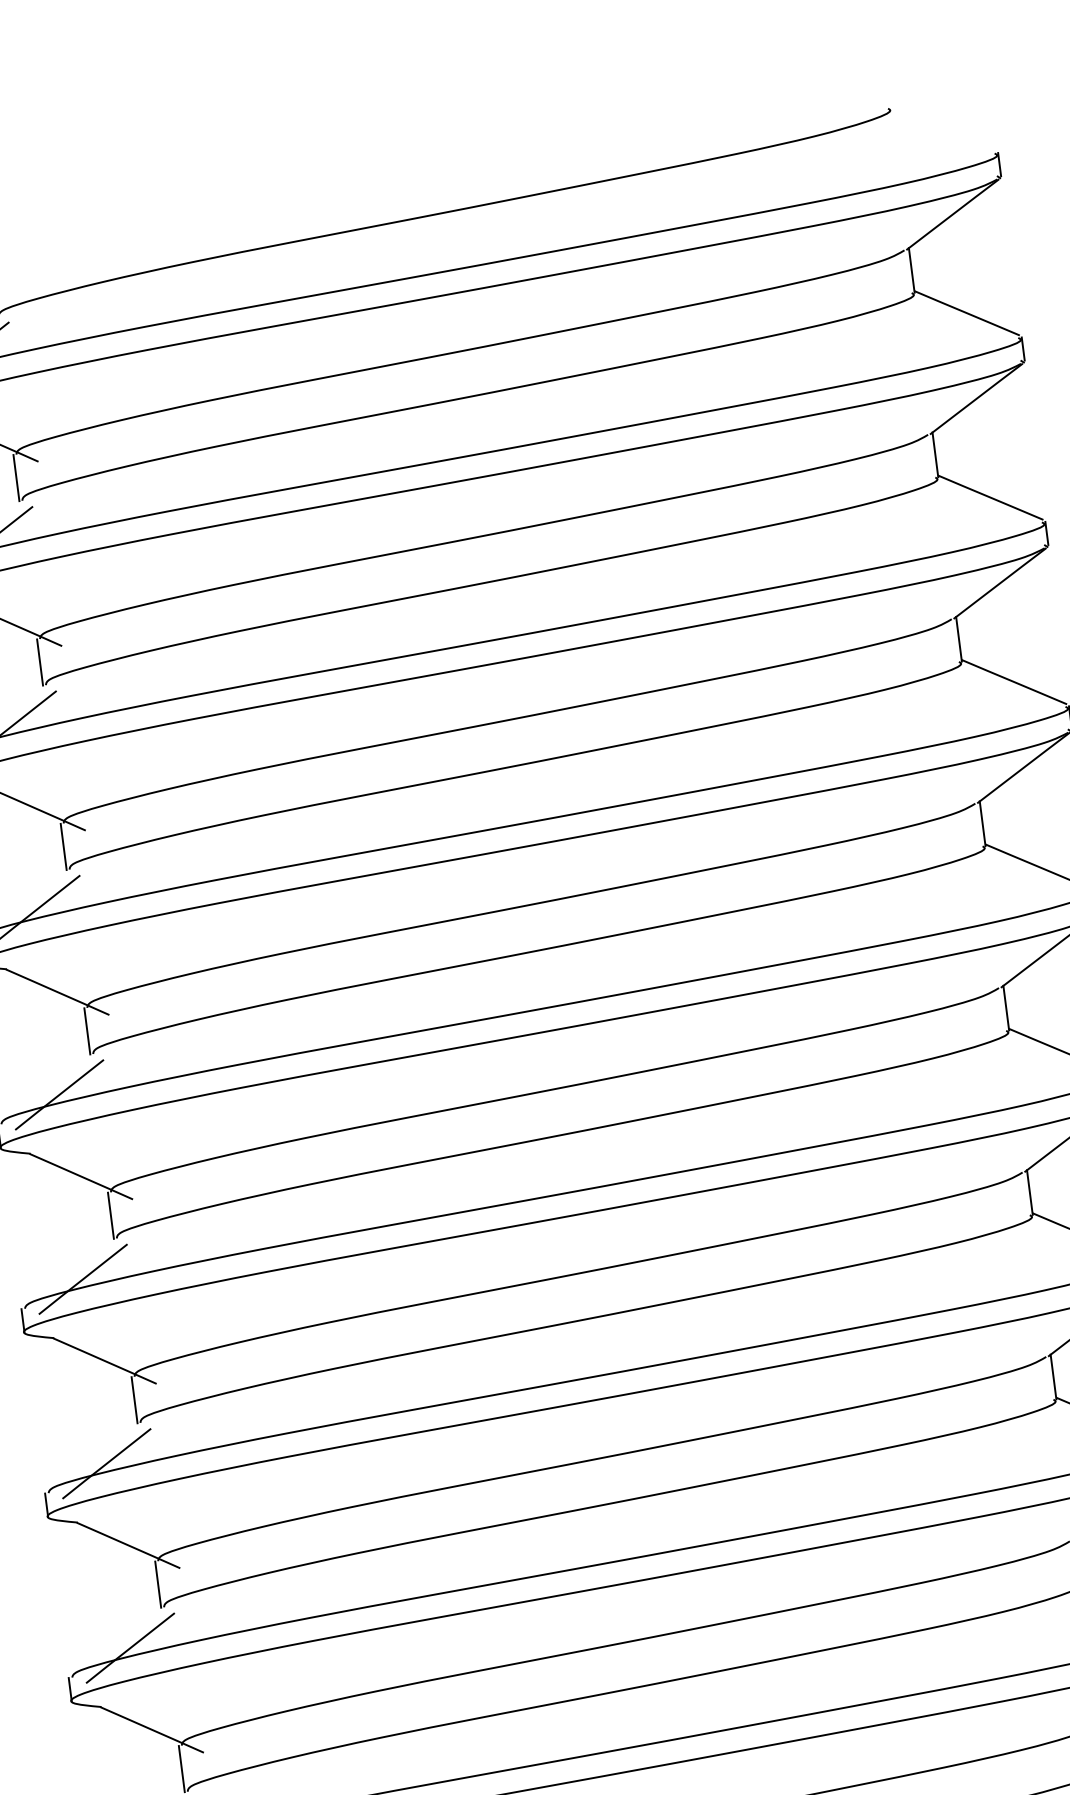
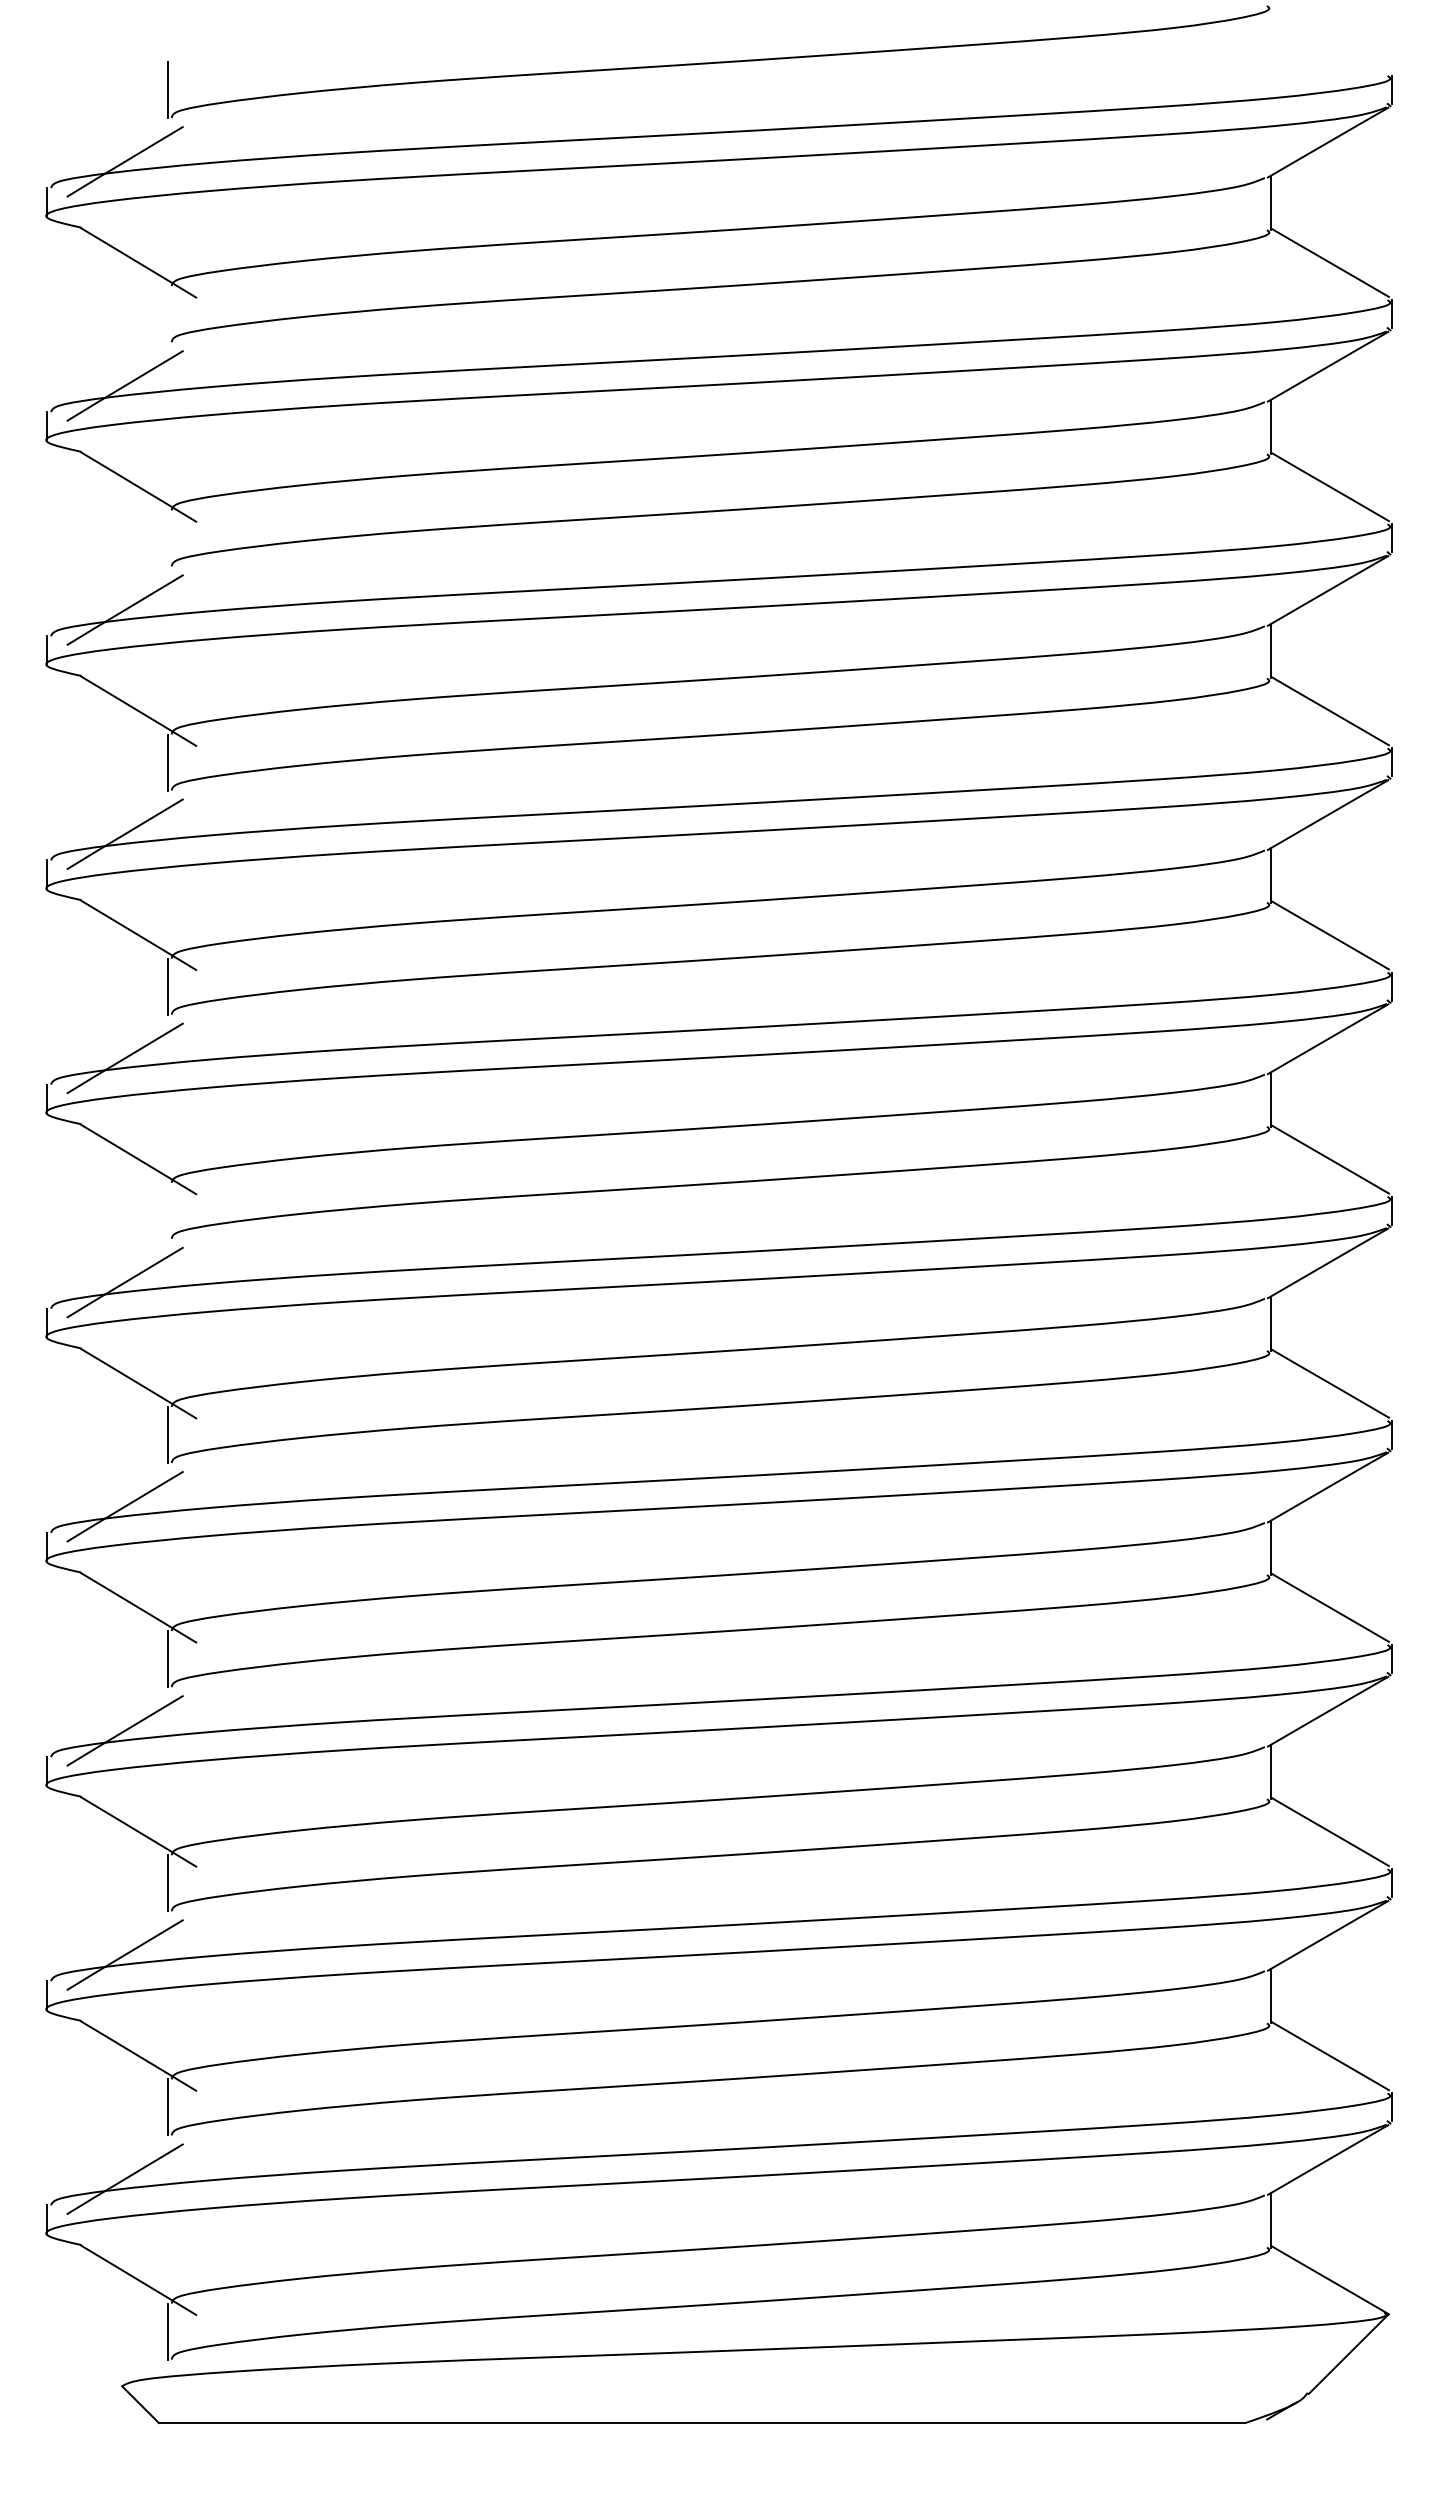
line: (16, 478) -> (168, 314), removed
line: (40, 662) -> (168, 538), removed
line: (111, 1215) -> (168, 1210), removed

